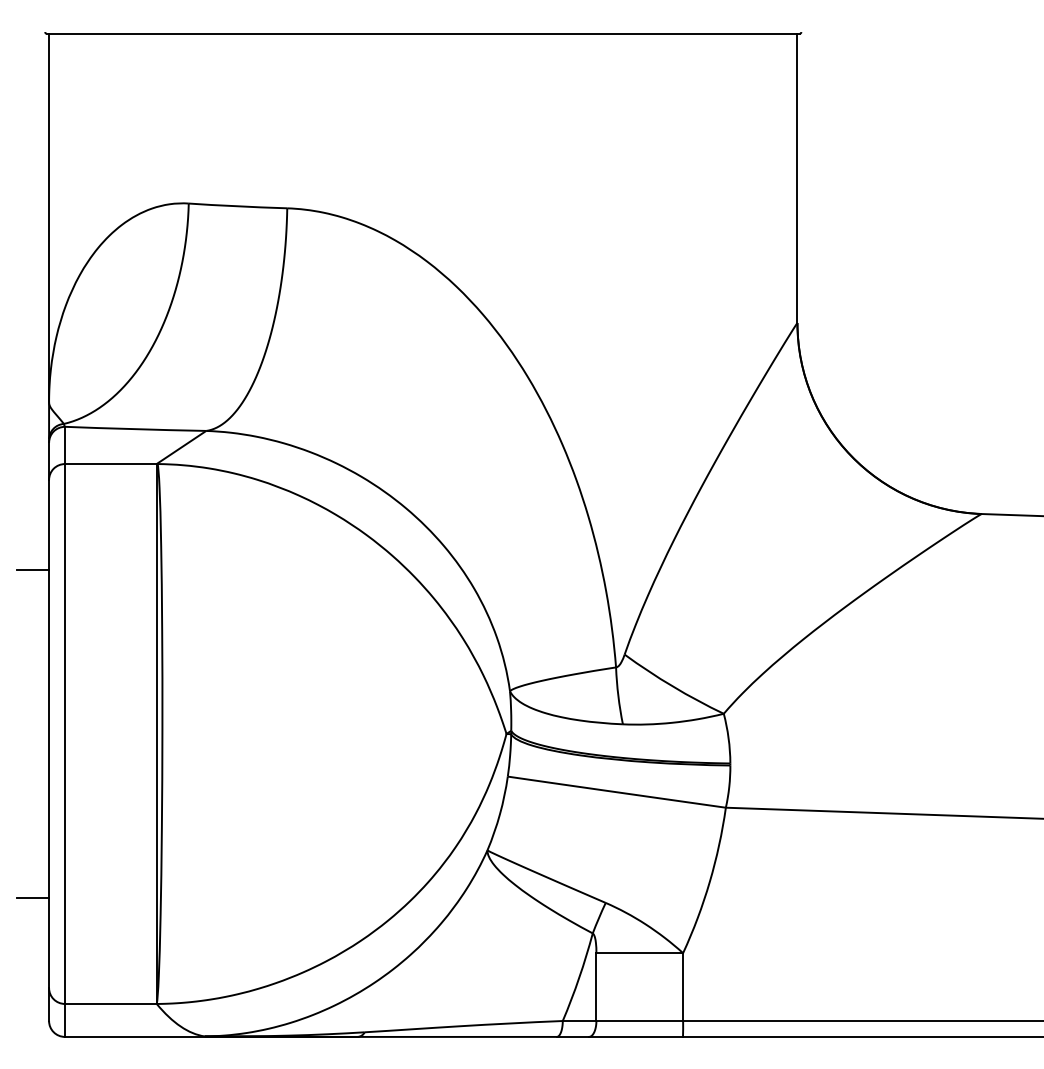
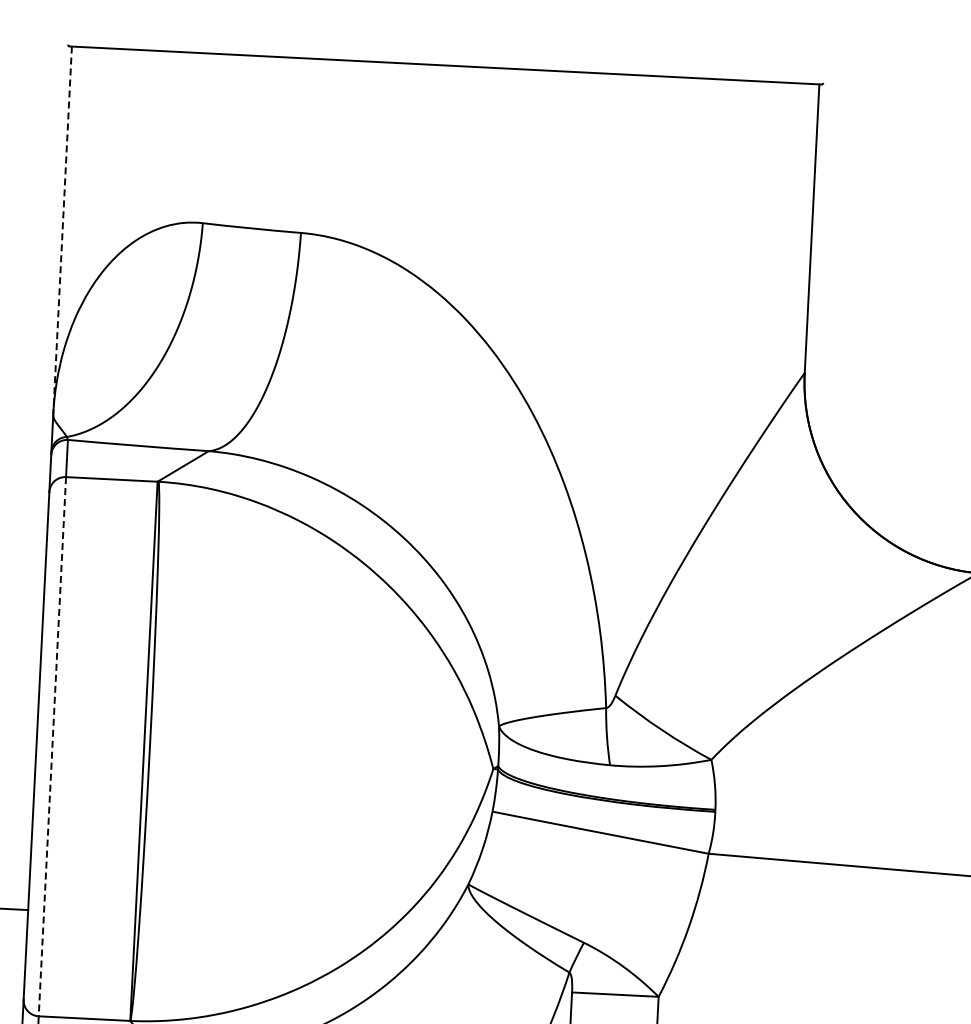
line: (49, 218) -> (63, 231), solid -> dashed
line: (33, 570) -> (29, 581), removed
line: (65, 734) -> (52, 747), solid -> dashed

